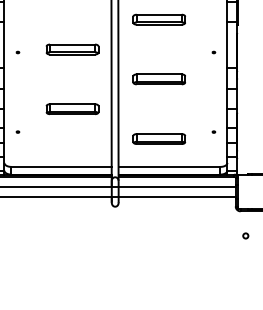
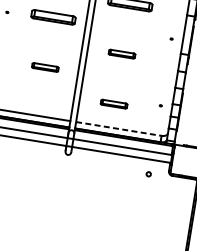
part: (158, 79) -> (121, 54), size x0.6
part: (72, 109) -> (45, 67), size x0.6
part: (159, 138) -> (114, 103), size x0.6
line: (169, 166) -> (118, 128), solid -> dashed
circle: (245, 235) -> (148, 173), moved

